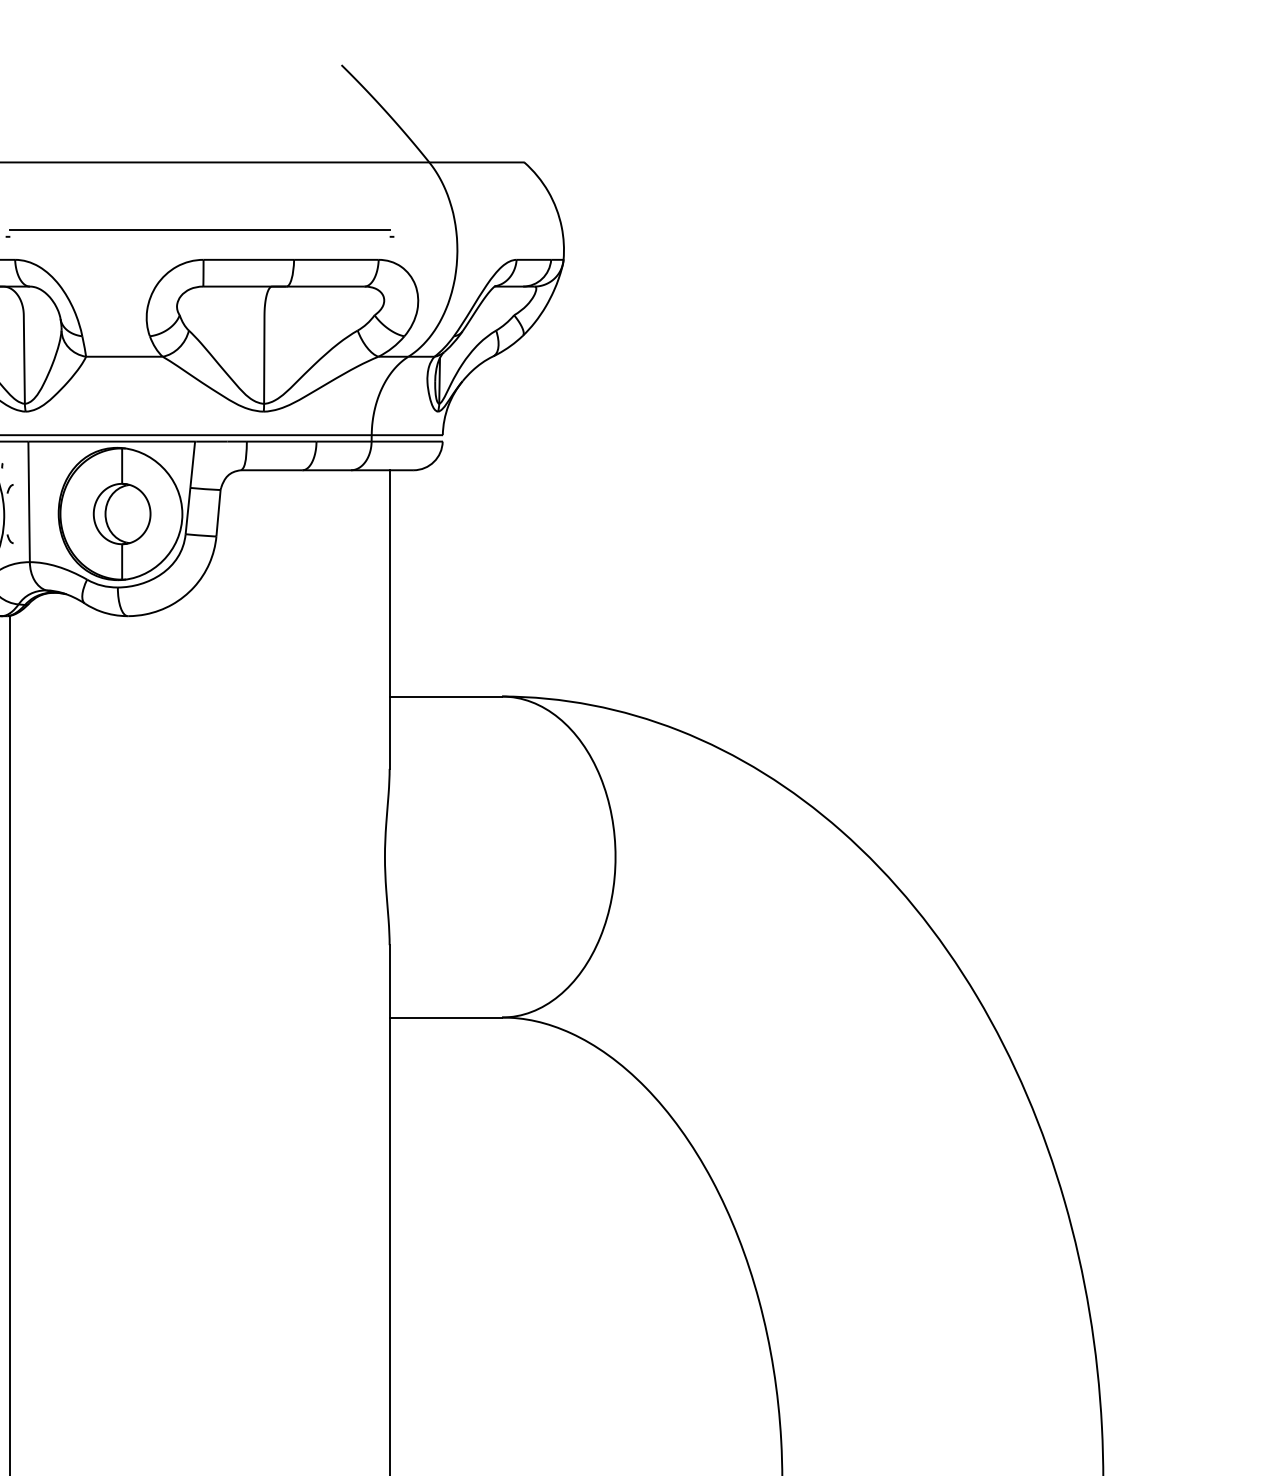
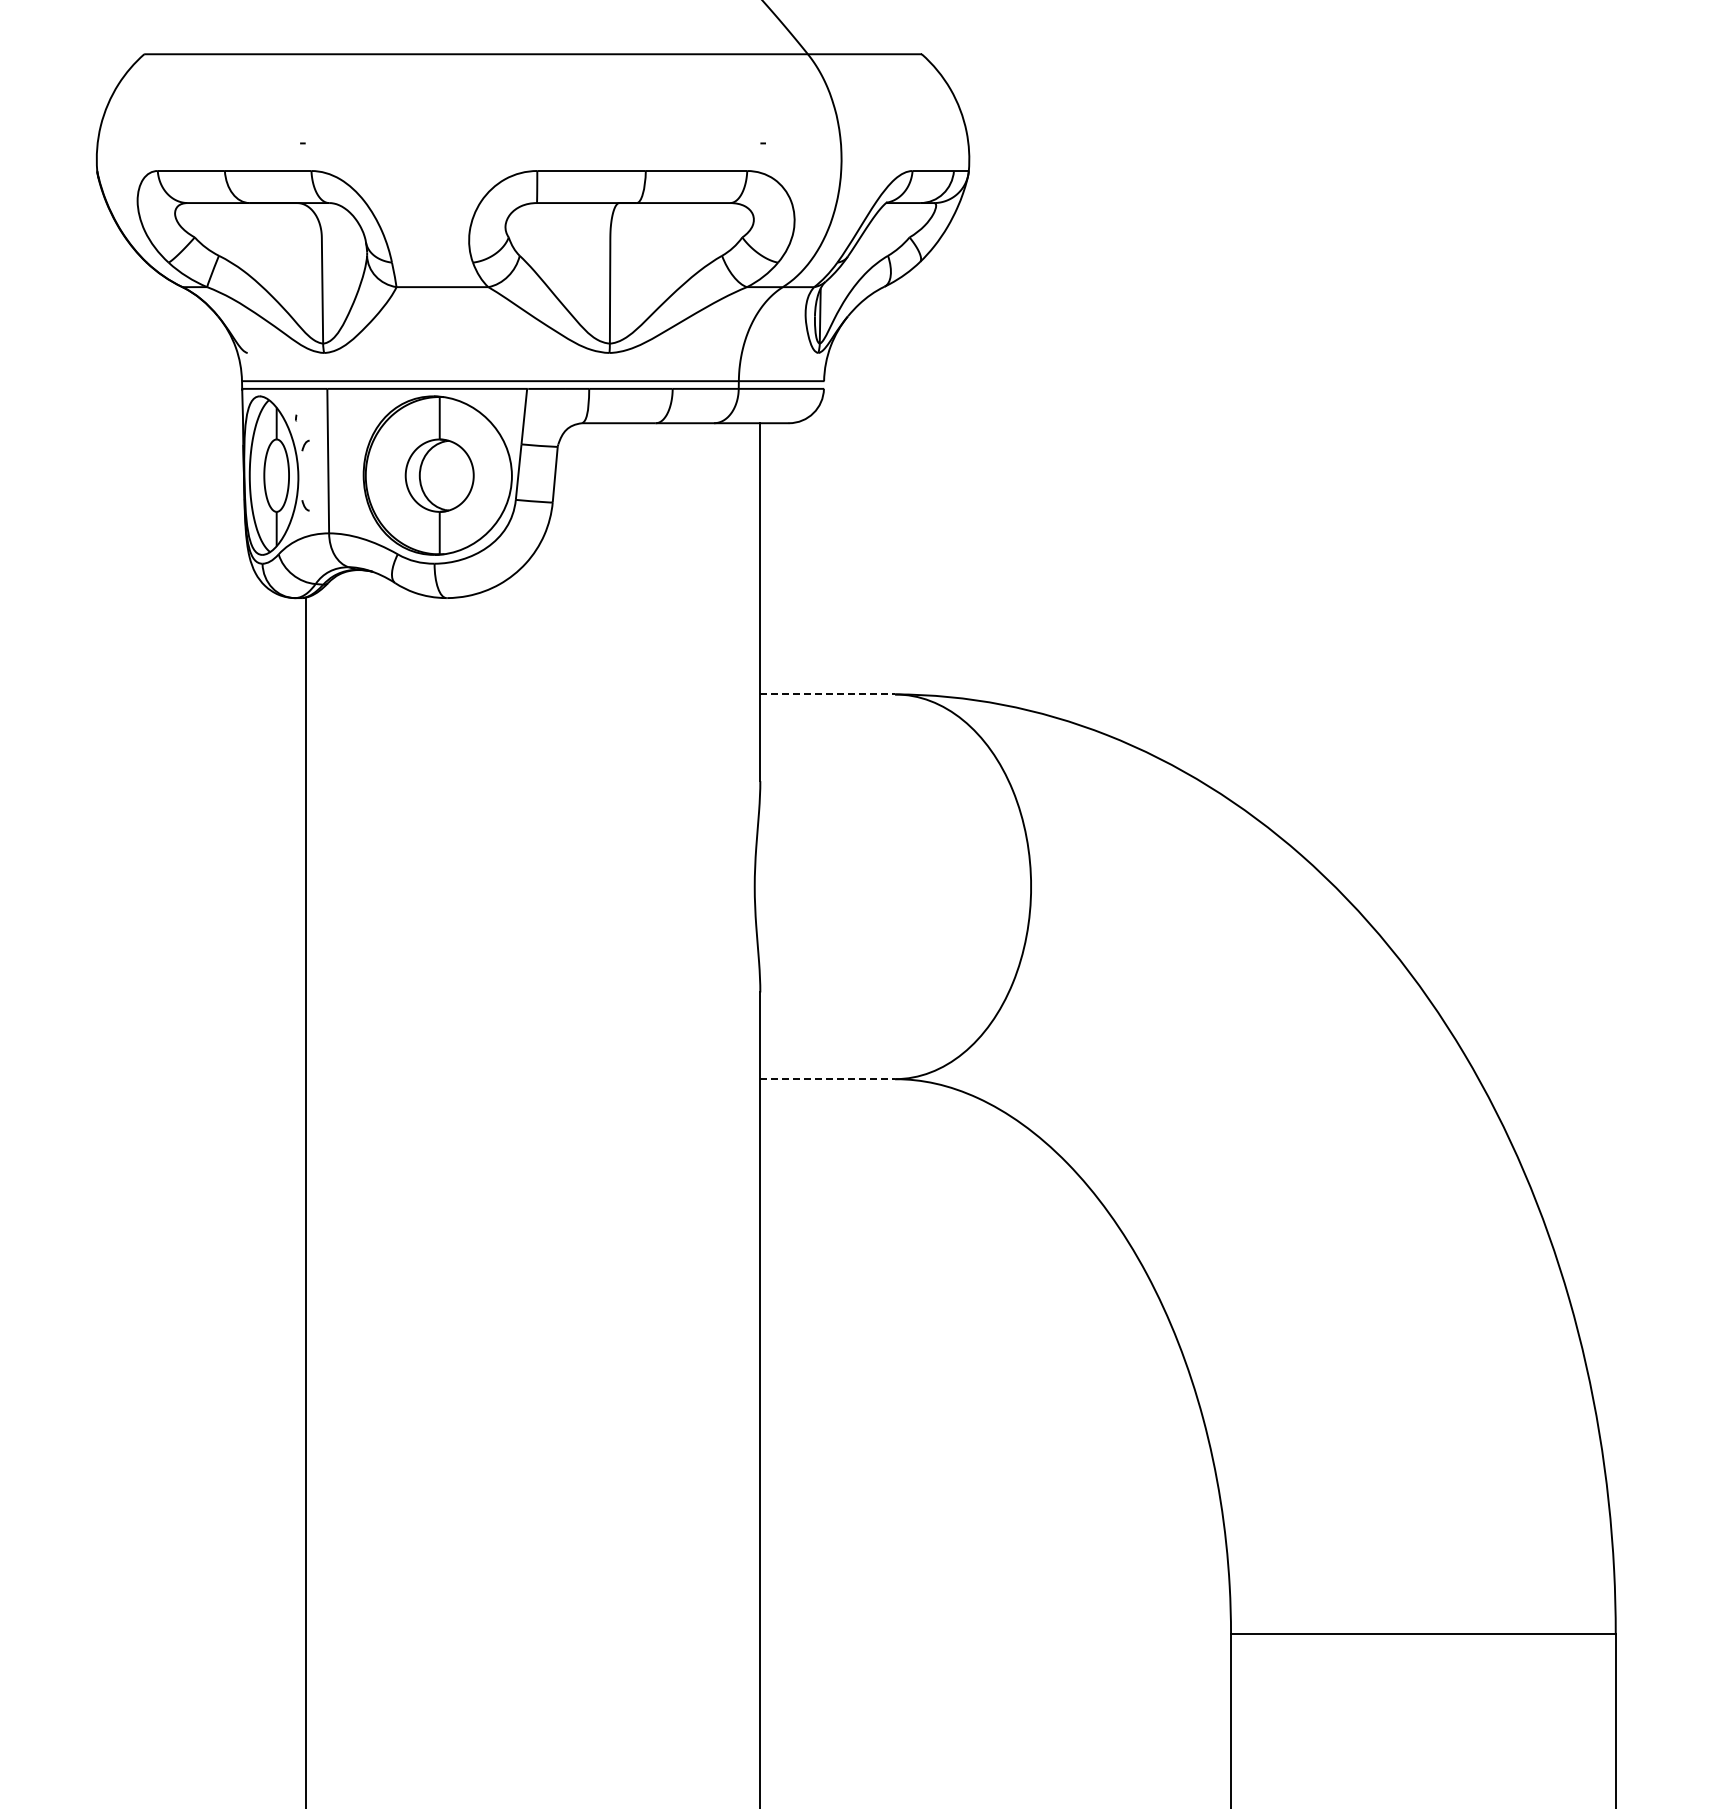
line: (199, 229) -> (532, 134), removed
line: (446, 696) -> (828, 694), solid -> dashed
line: (446, 1017) -> (828, 1079), solid -> dashed

